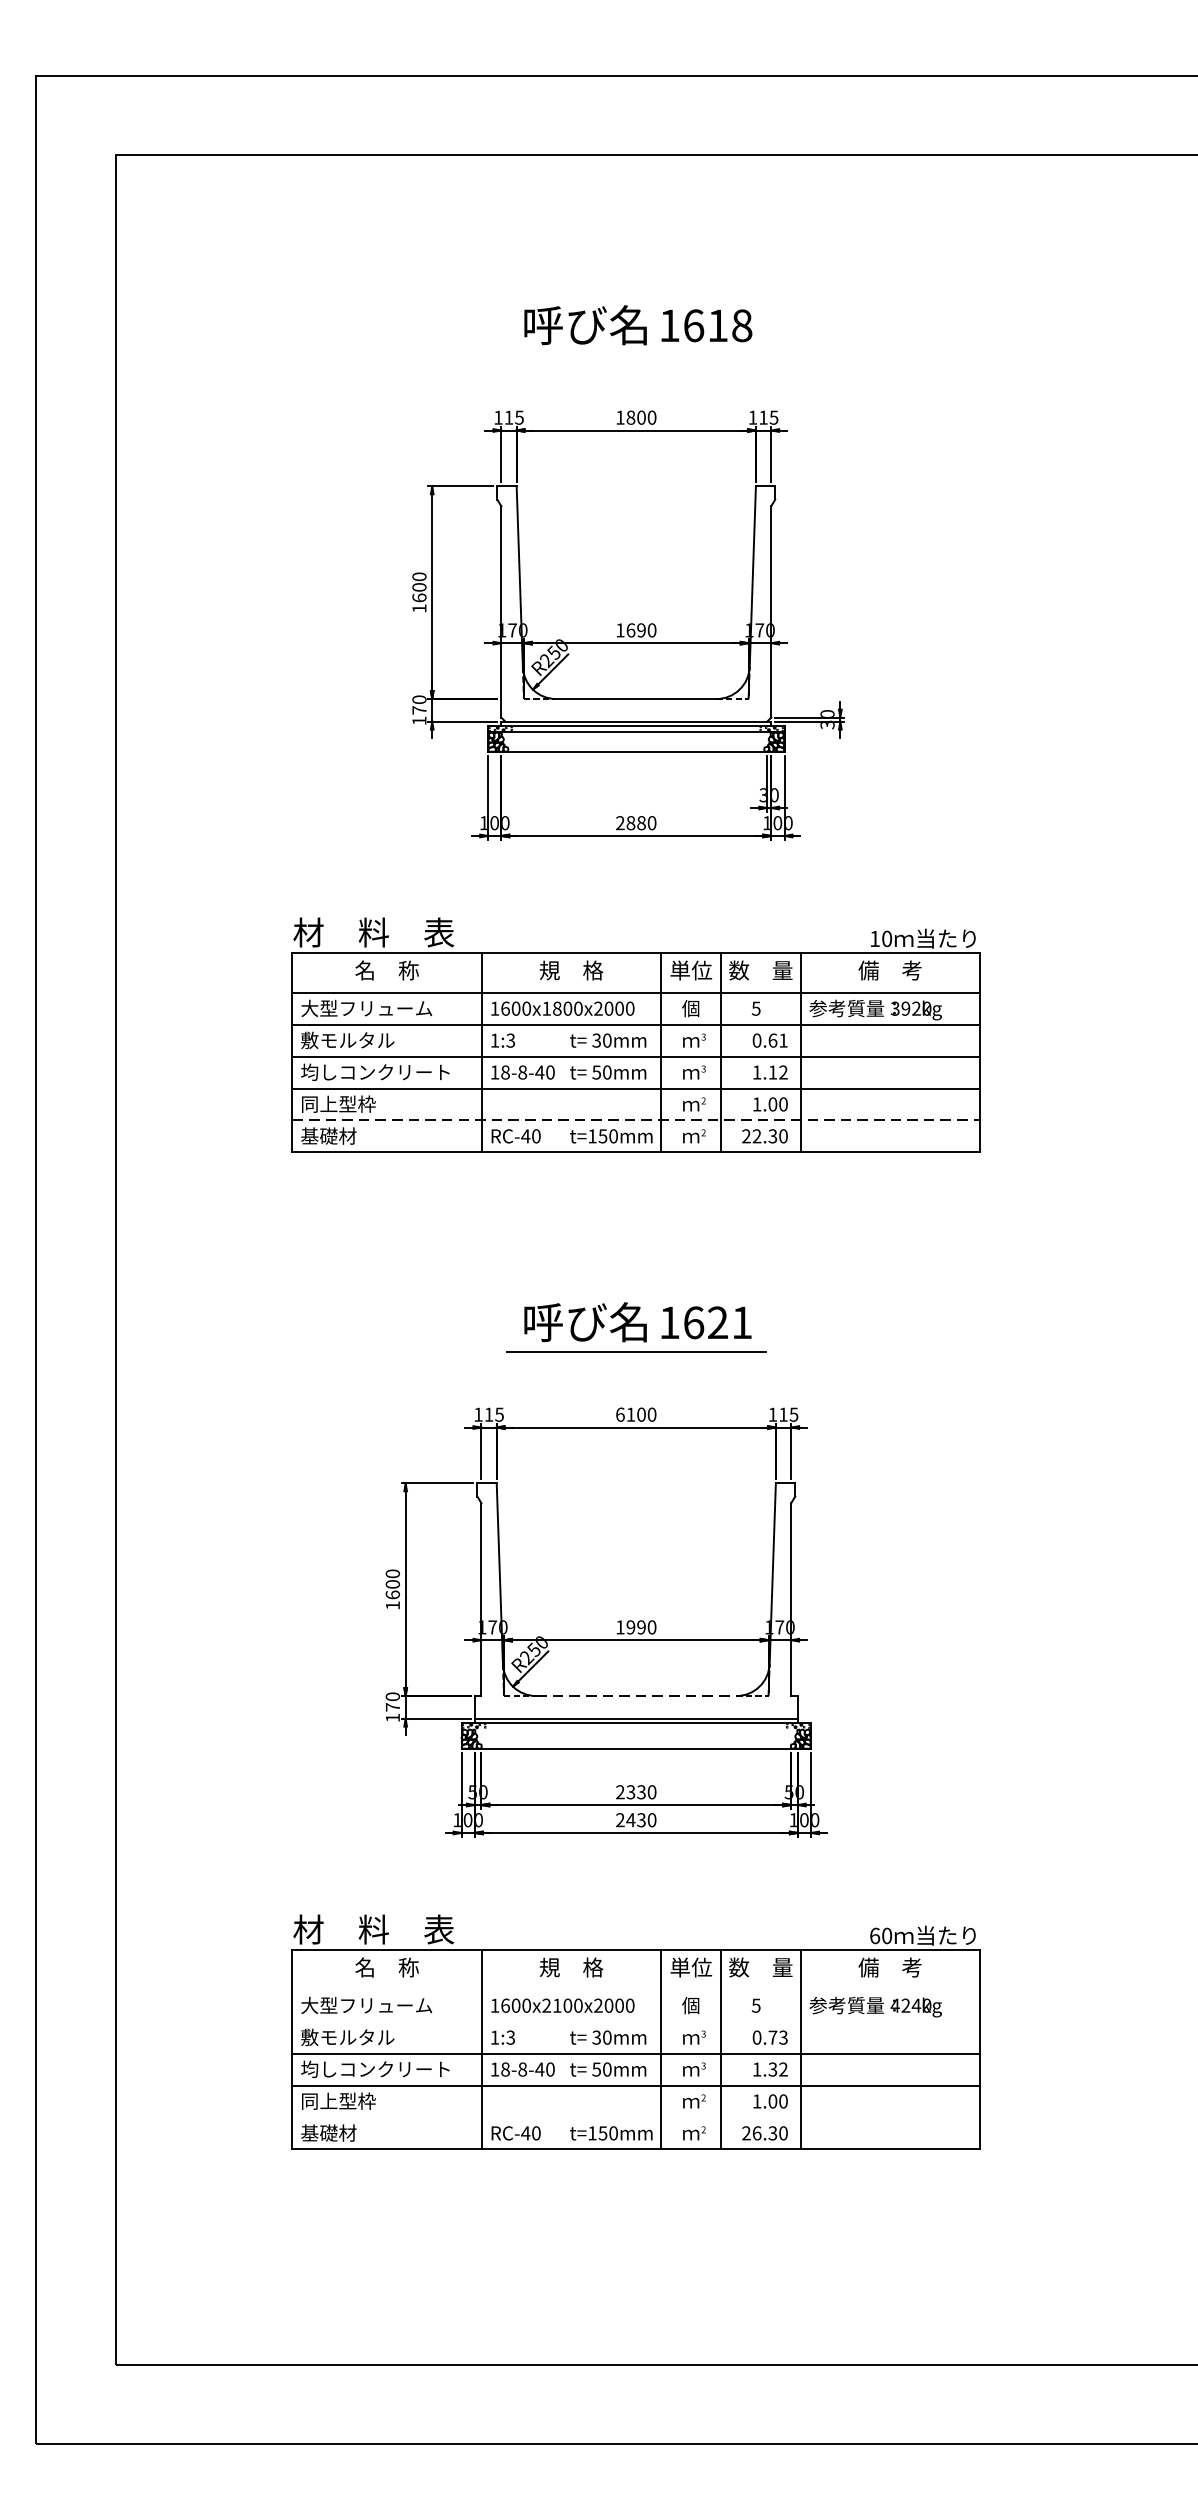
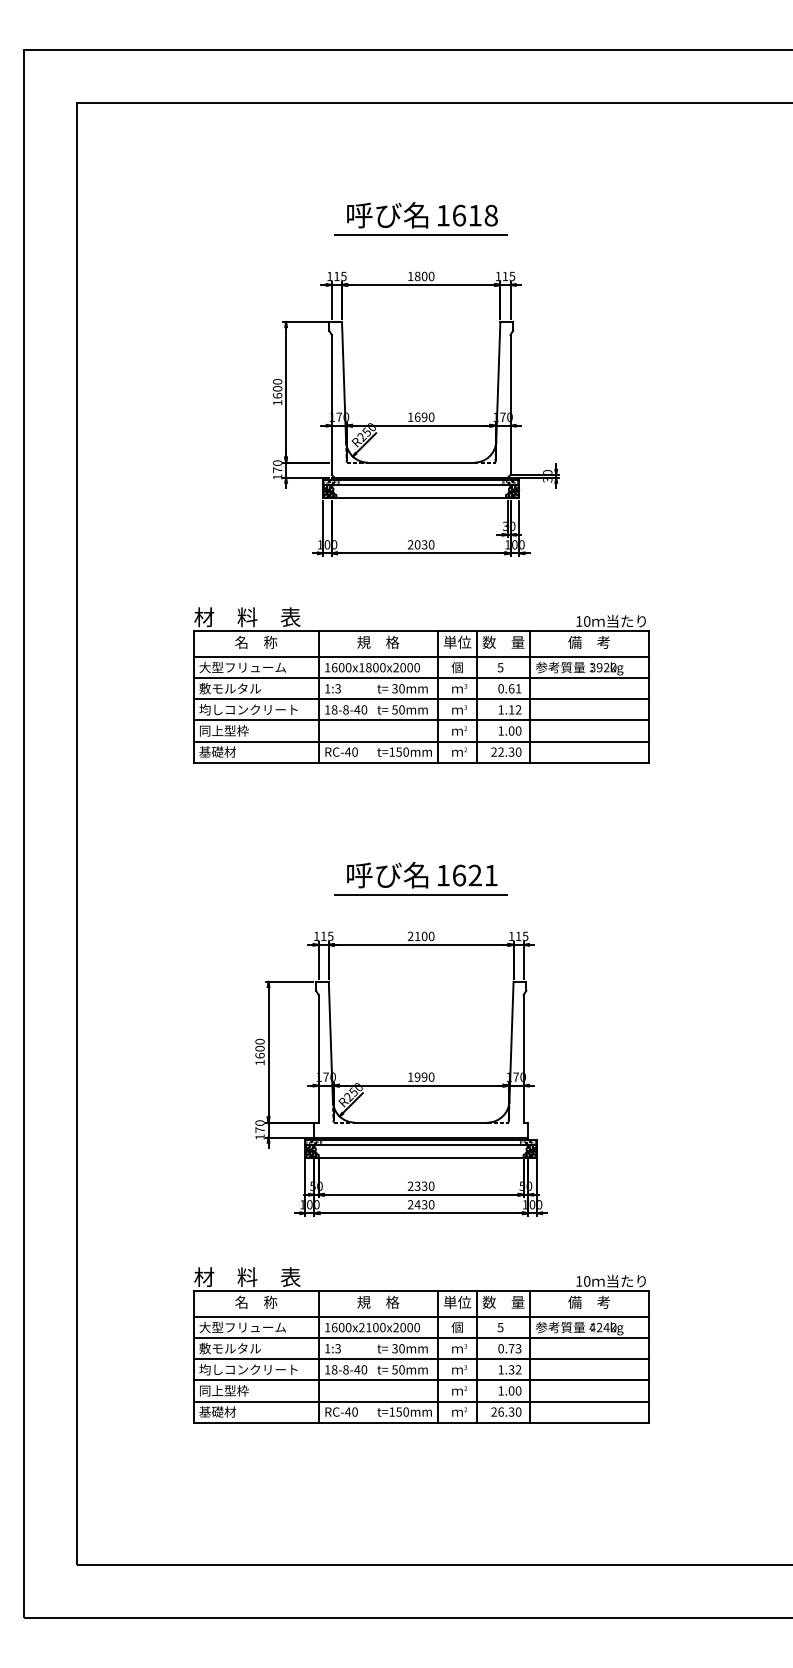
line: (635, 354) -> (420, 234), added
text: (635, 822) -> (420, 544), 2880 -> 2030
line: (636, 1120) -> (421, 741), dashed -> solid
text: (620, 1414) -> (410, 936), 6100 -> 2100
line: (636, 1695) -> (421, 1122), dashed -> solid
line: (635, 1729) -> (420, 1144), added
text: (875, 1936) -> (579, 1281), 60 -> 10
line: (635, 1990) -> (420, 1317), added
line: (635, 2022) -> (420, 1338), added
line: (635, 2117) -> (420, 1401), added

